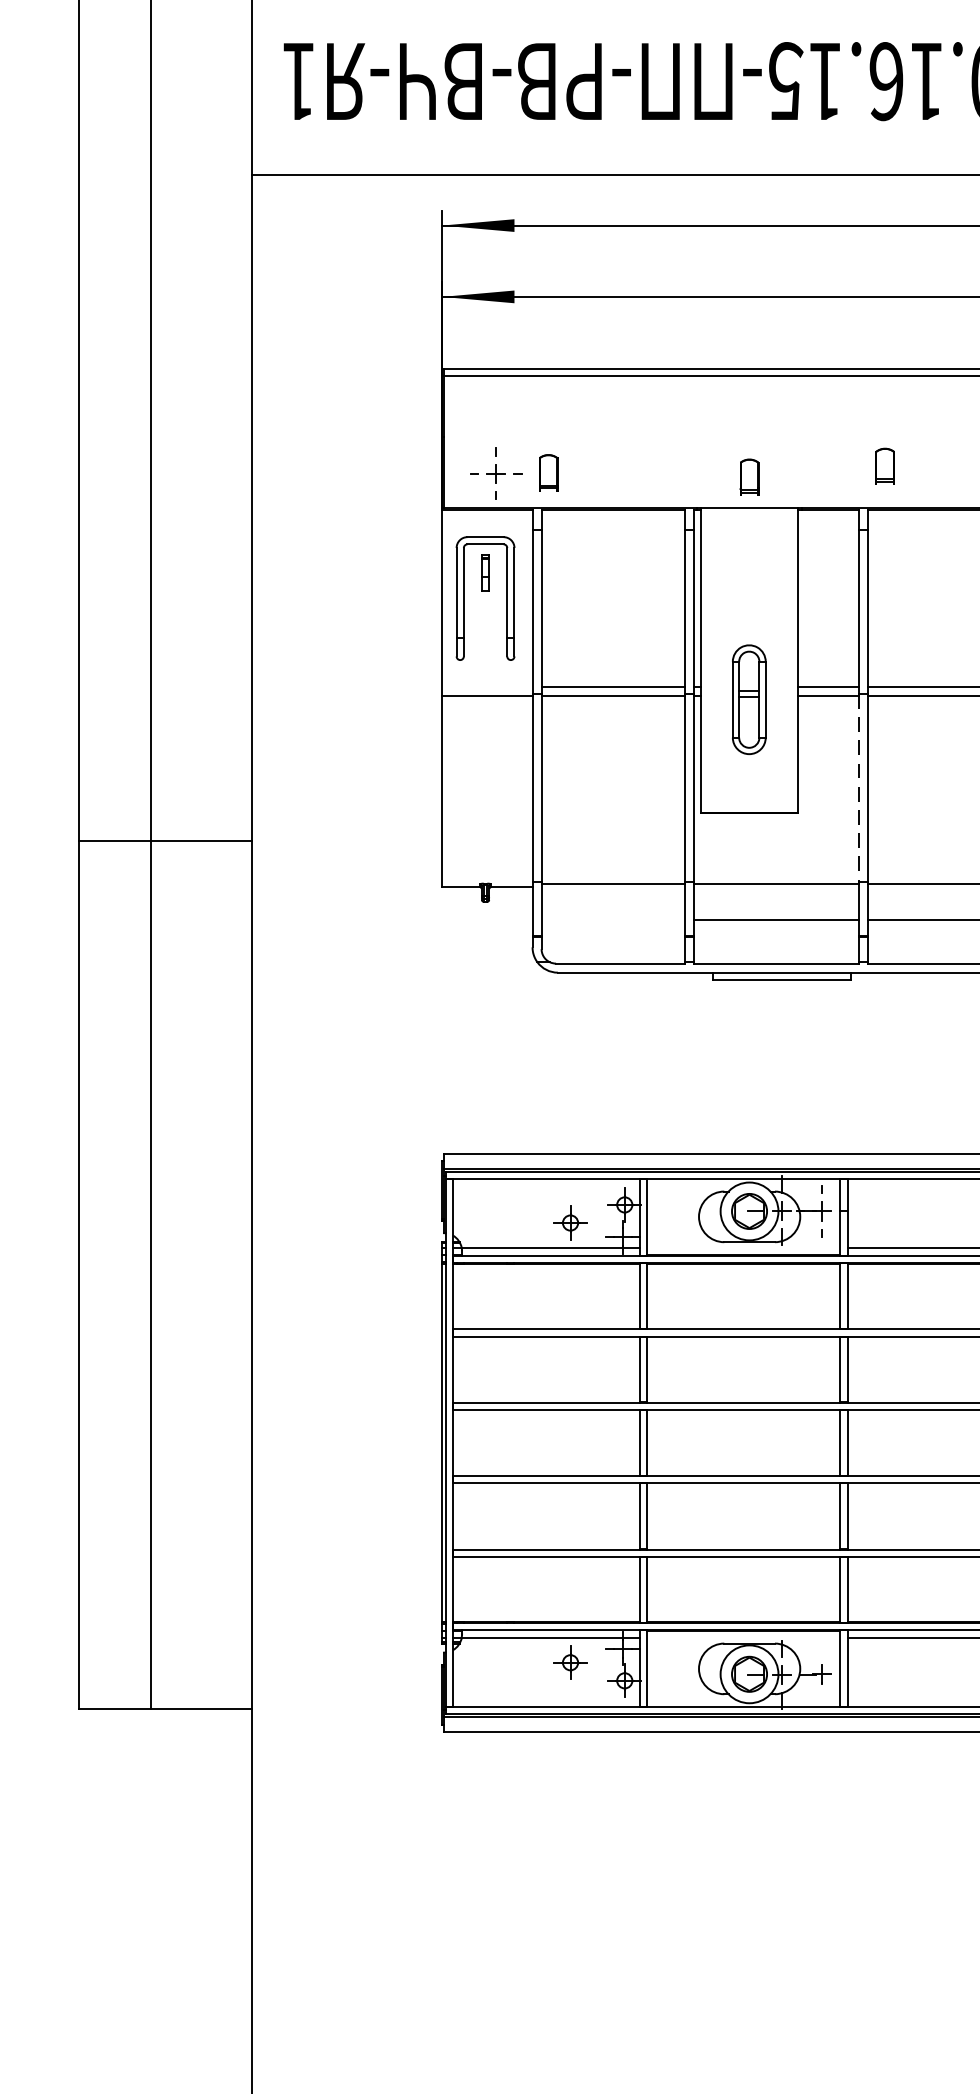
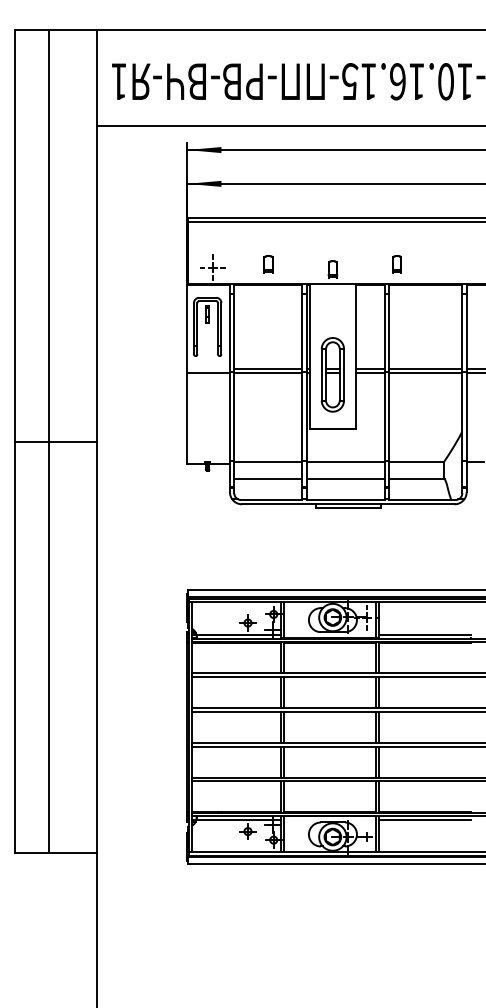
part: (548, 473) -> (268, 264), moved
part: (748, 698) -> (332, 374), size x1.43
line: (858, 789) -> (384, 417), dashed -> solid
line: (613, 920) -> (268, 479), added

